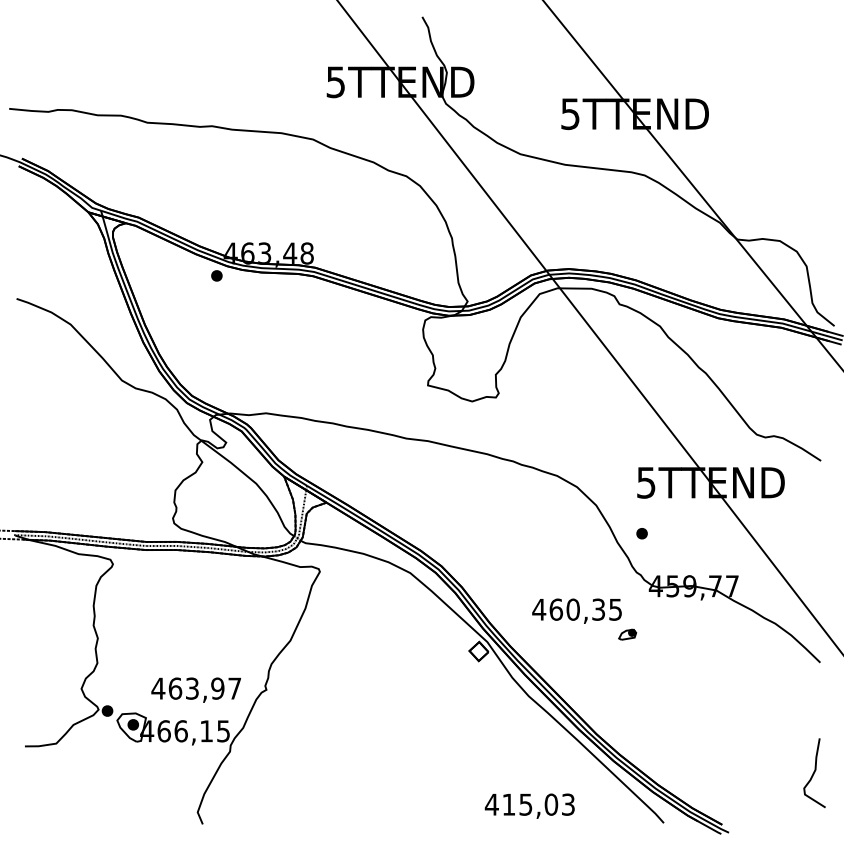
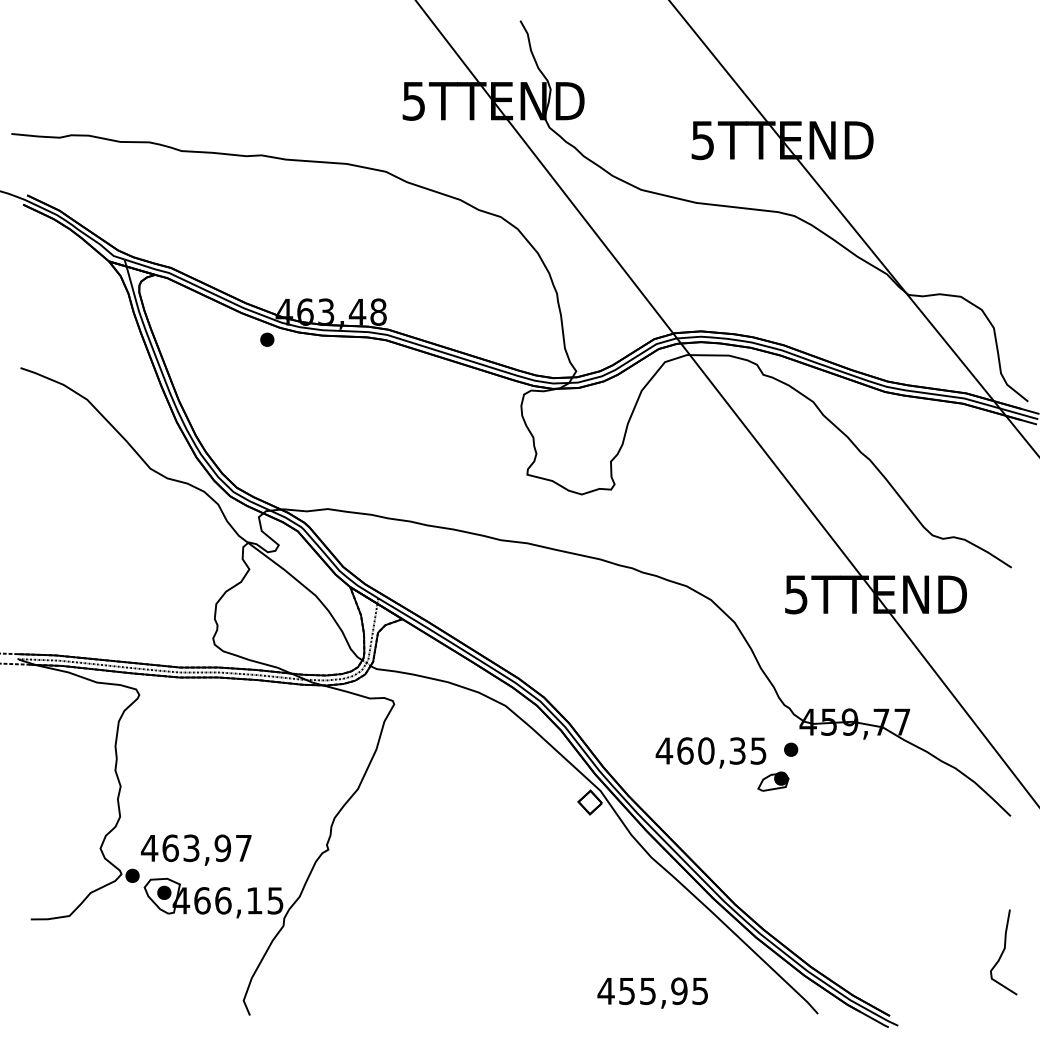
part: (641, 533) -> (790, 749), moved
part: (627, 634) -> (773, 781), size x1.43
text: (195, 689) -> (195, 849), moved
text: (538, 804) -> (663, 991), 415,03 -> 455,95

